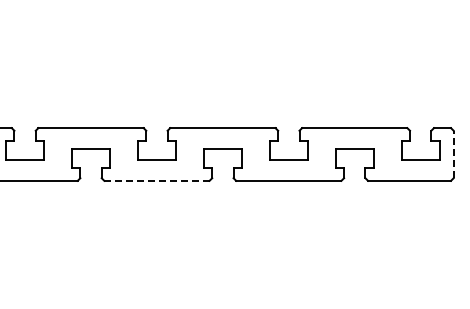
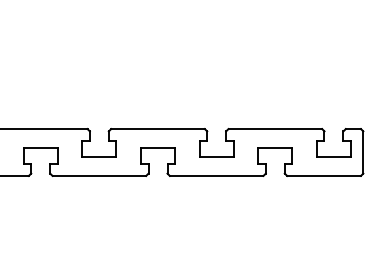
line: (453, 154) -> (363, 152), dashed -> solid
line: (156, 180) -> (98, 175), dashed -> solid

